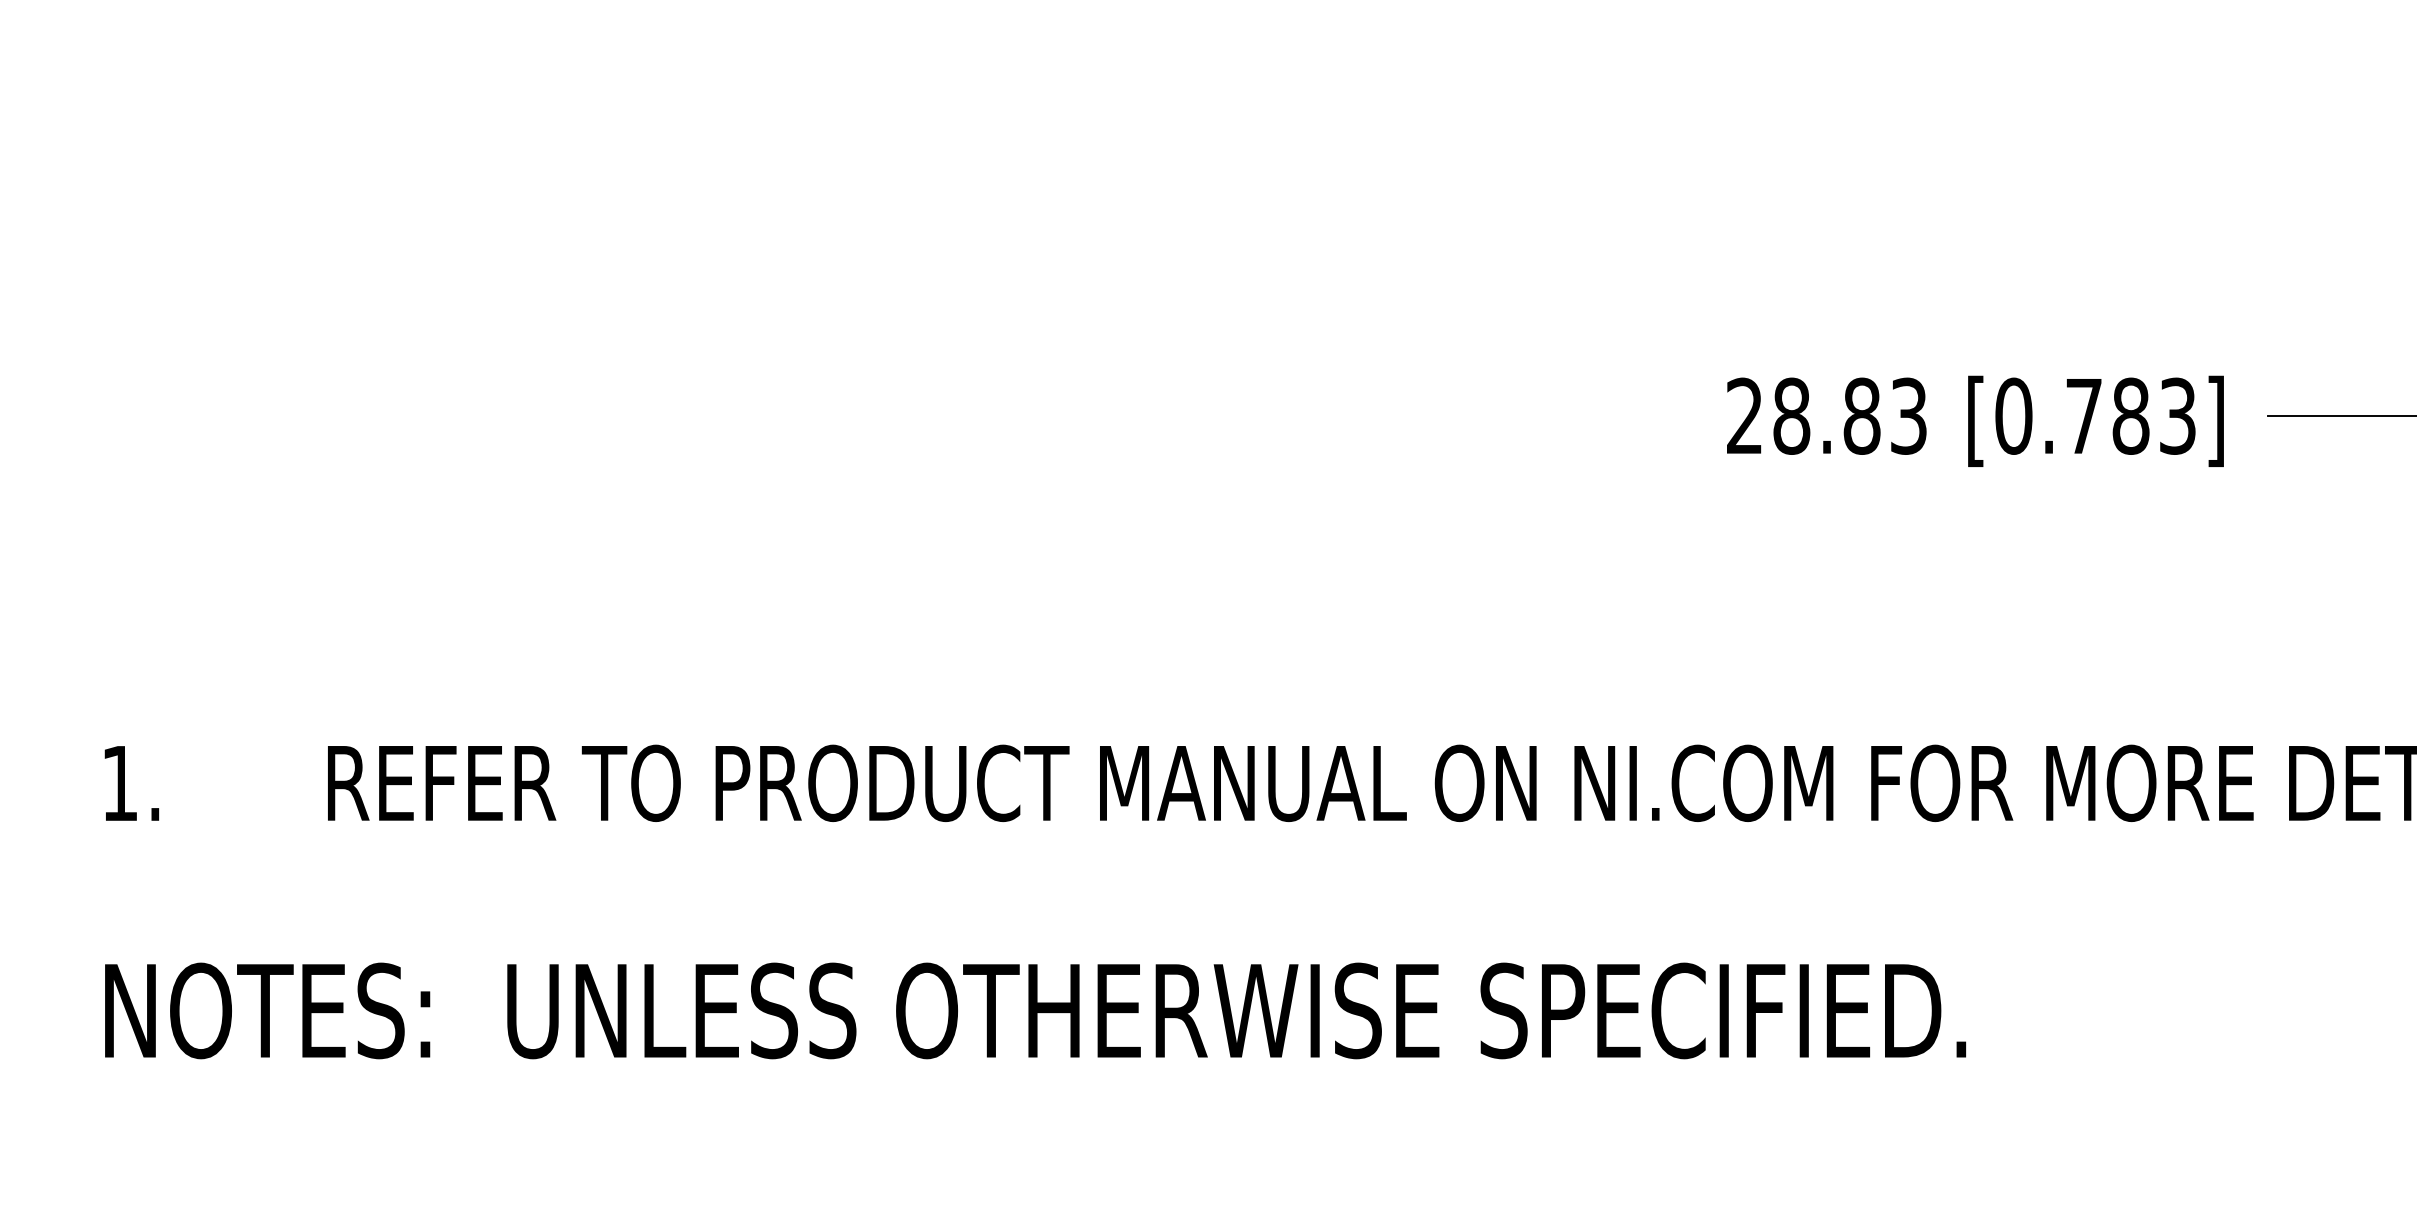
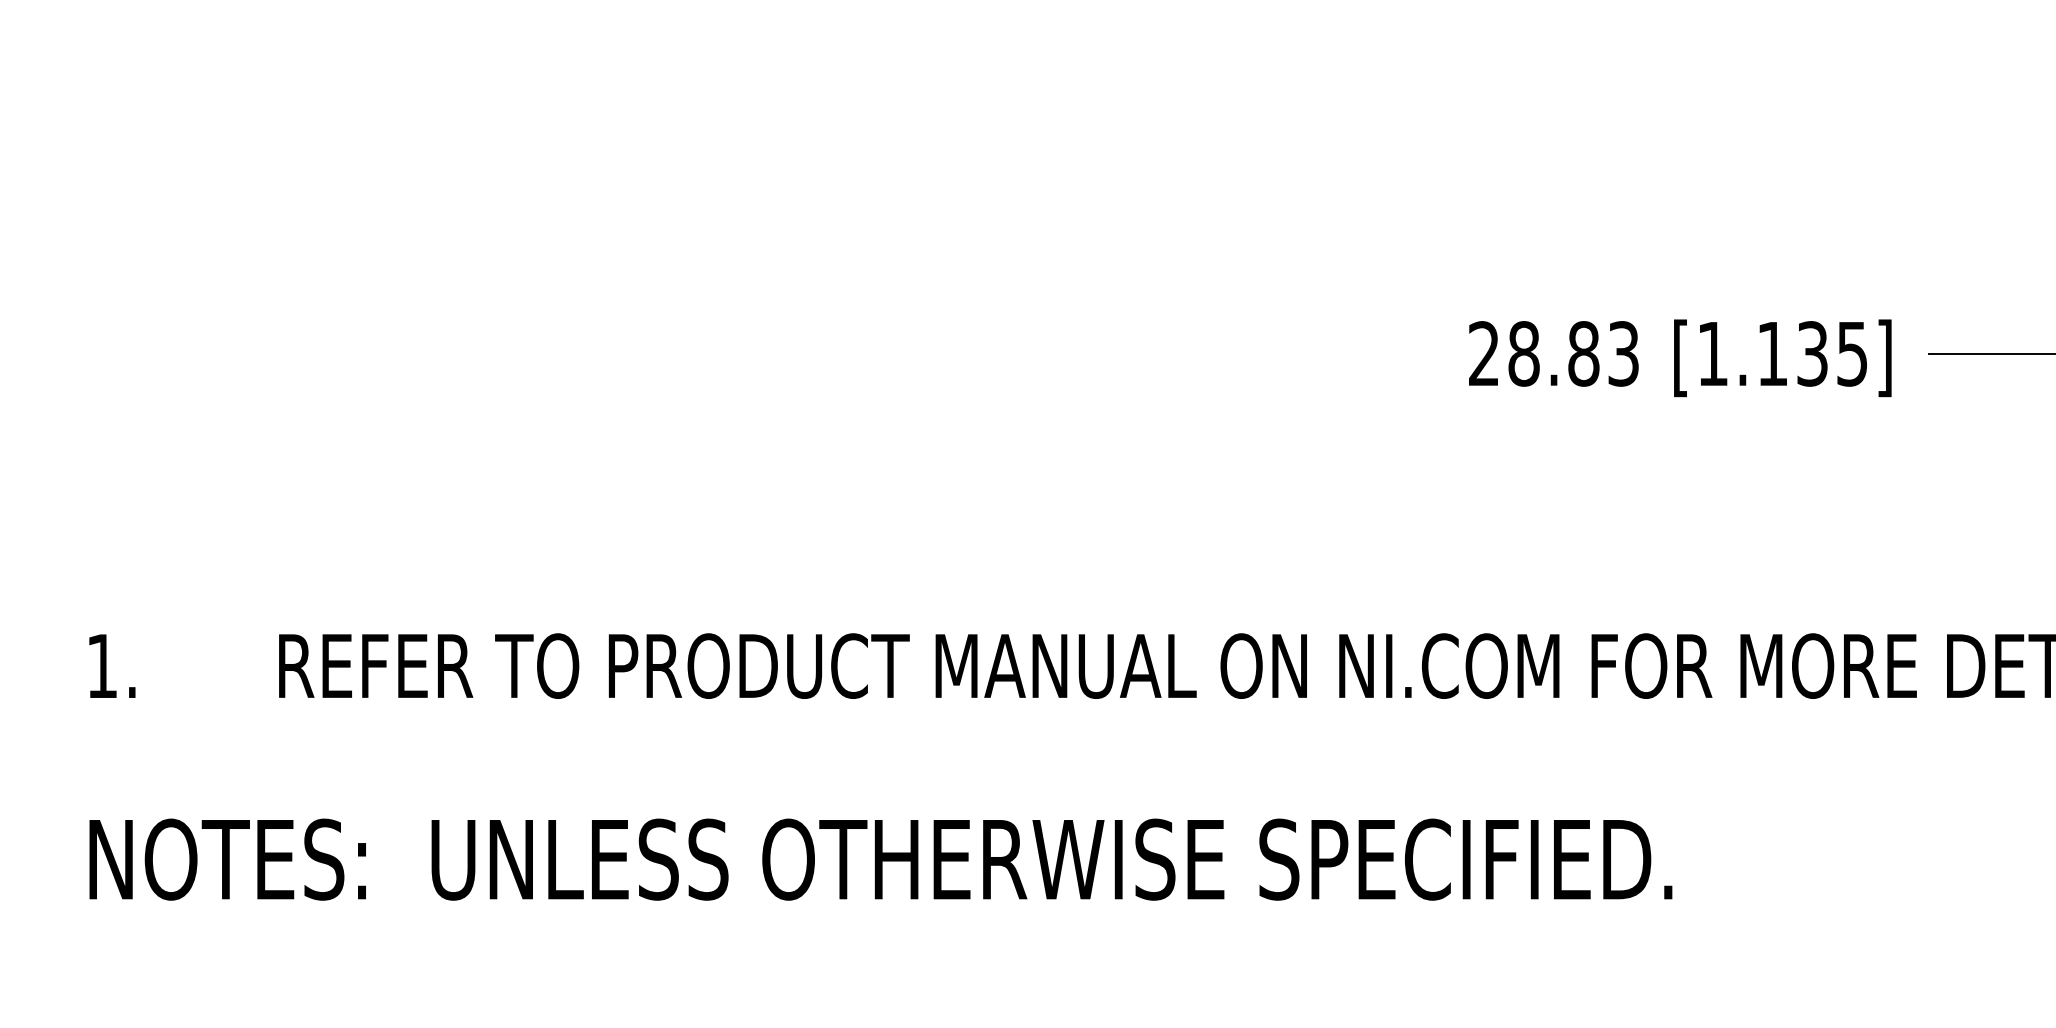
text: (2095, 415) -> (1782, 353), [0.783] -> [1.135]

